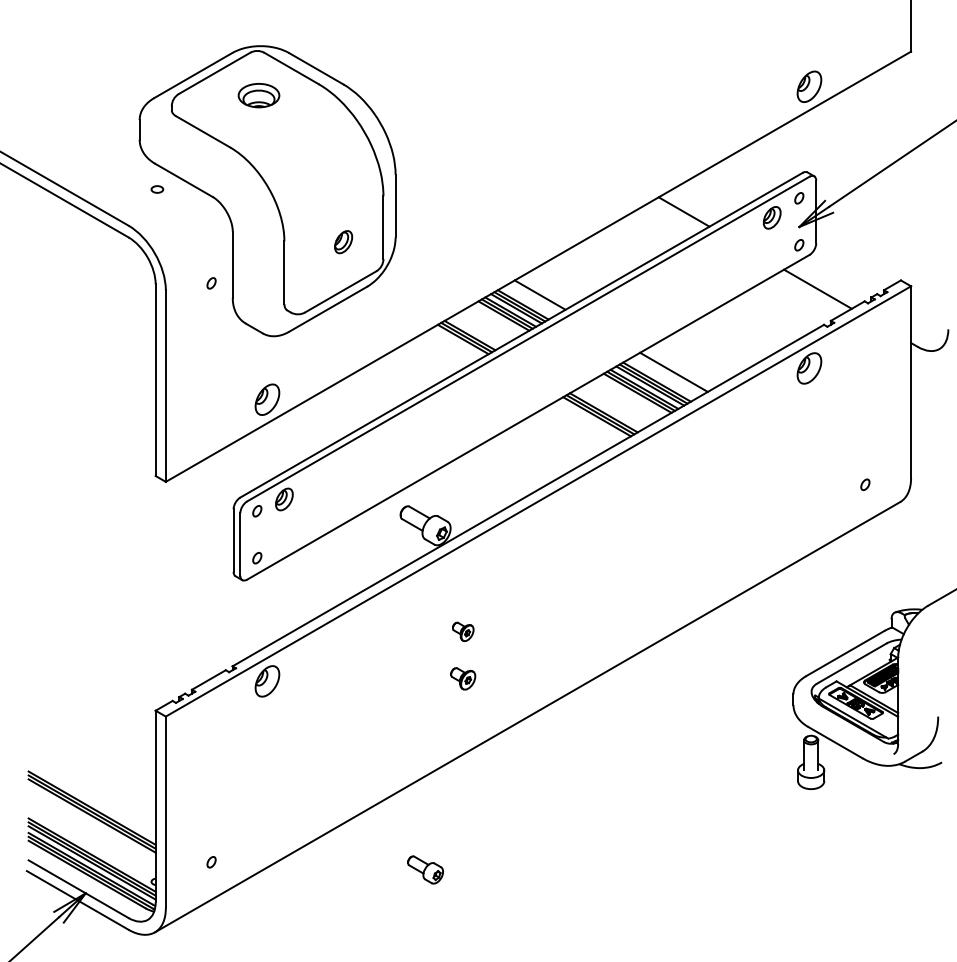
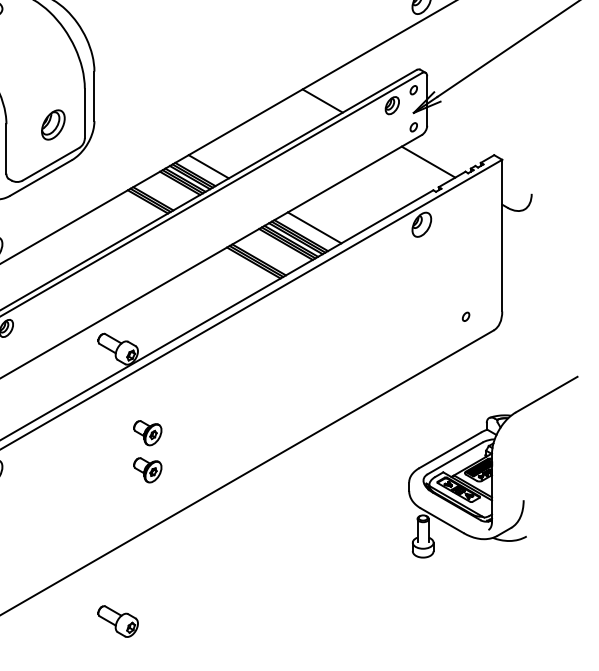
part: (343, 241) -> (53, 124), size x1.67
part: (463, 631) -> (148, 432), size x1.67
part: (463, 678) -> (148, 470), size x1.43
part: (425, 869) -> (118, 621), size x1.43

